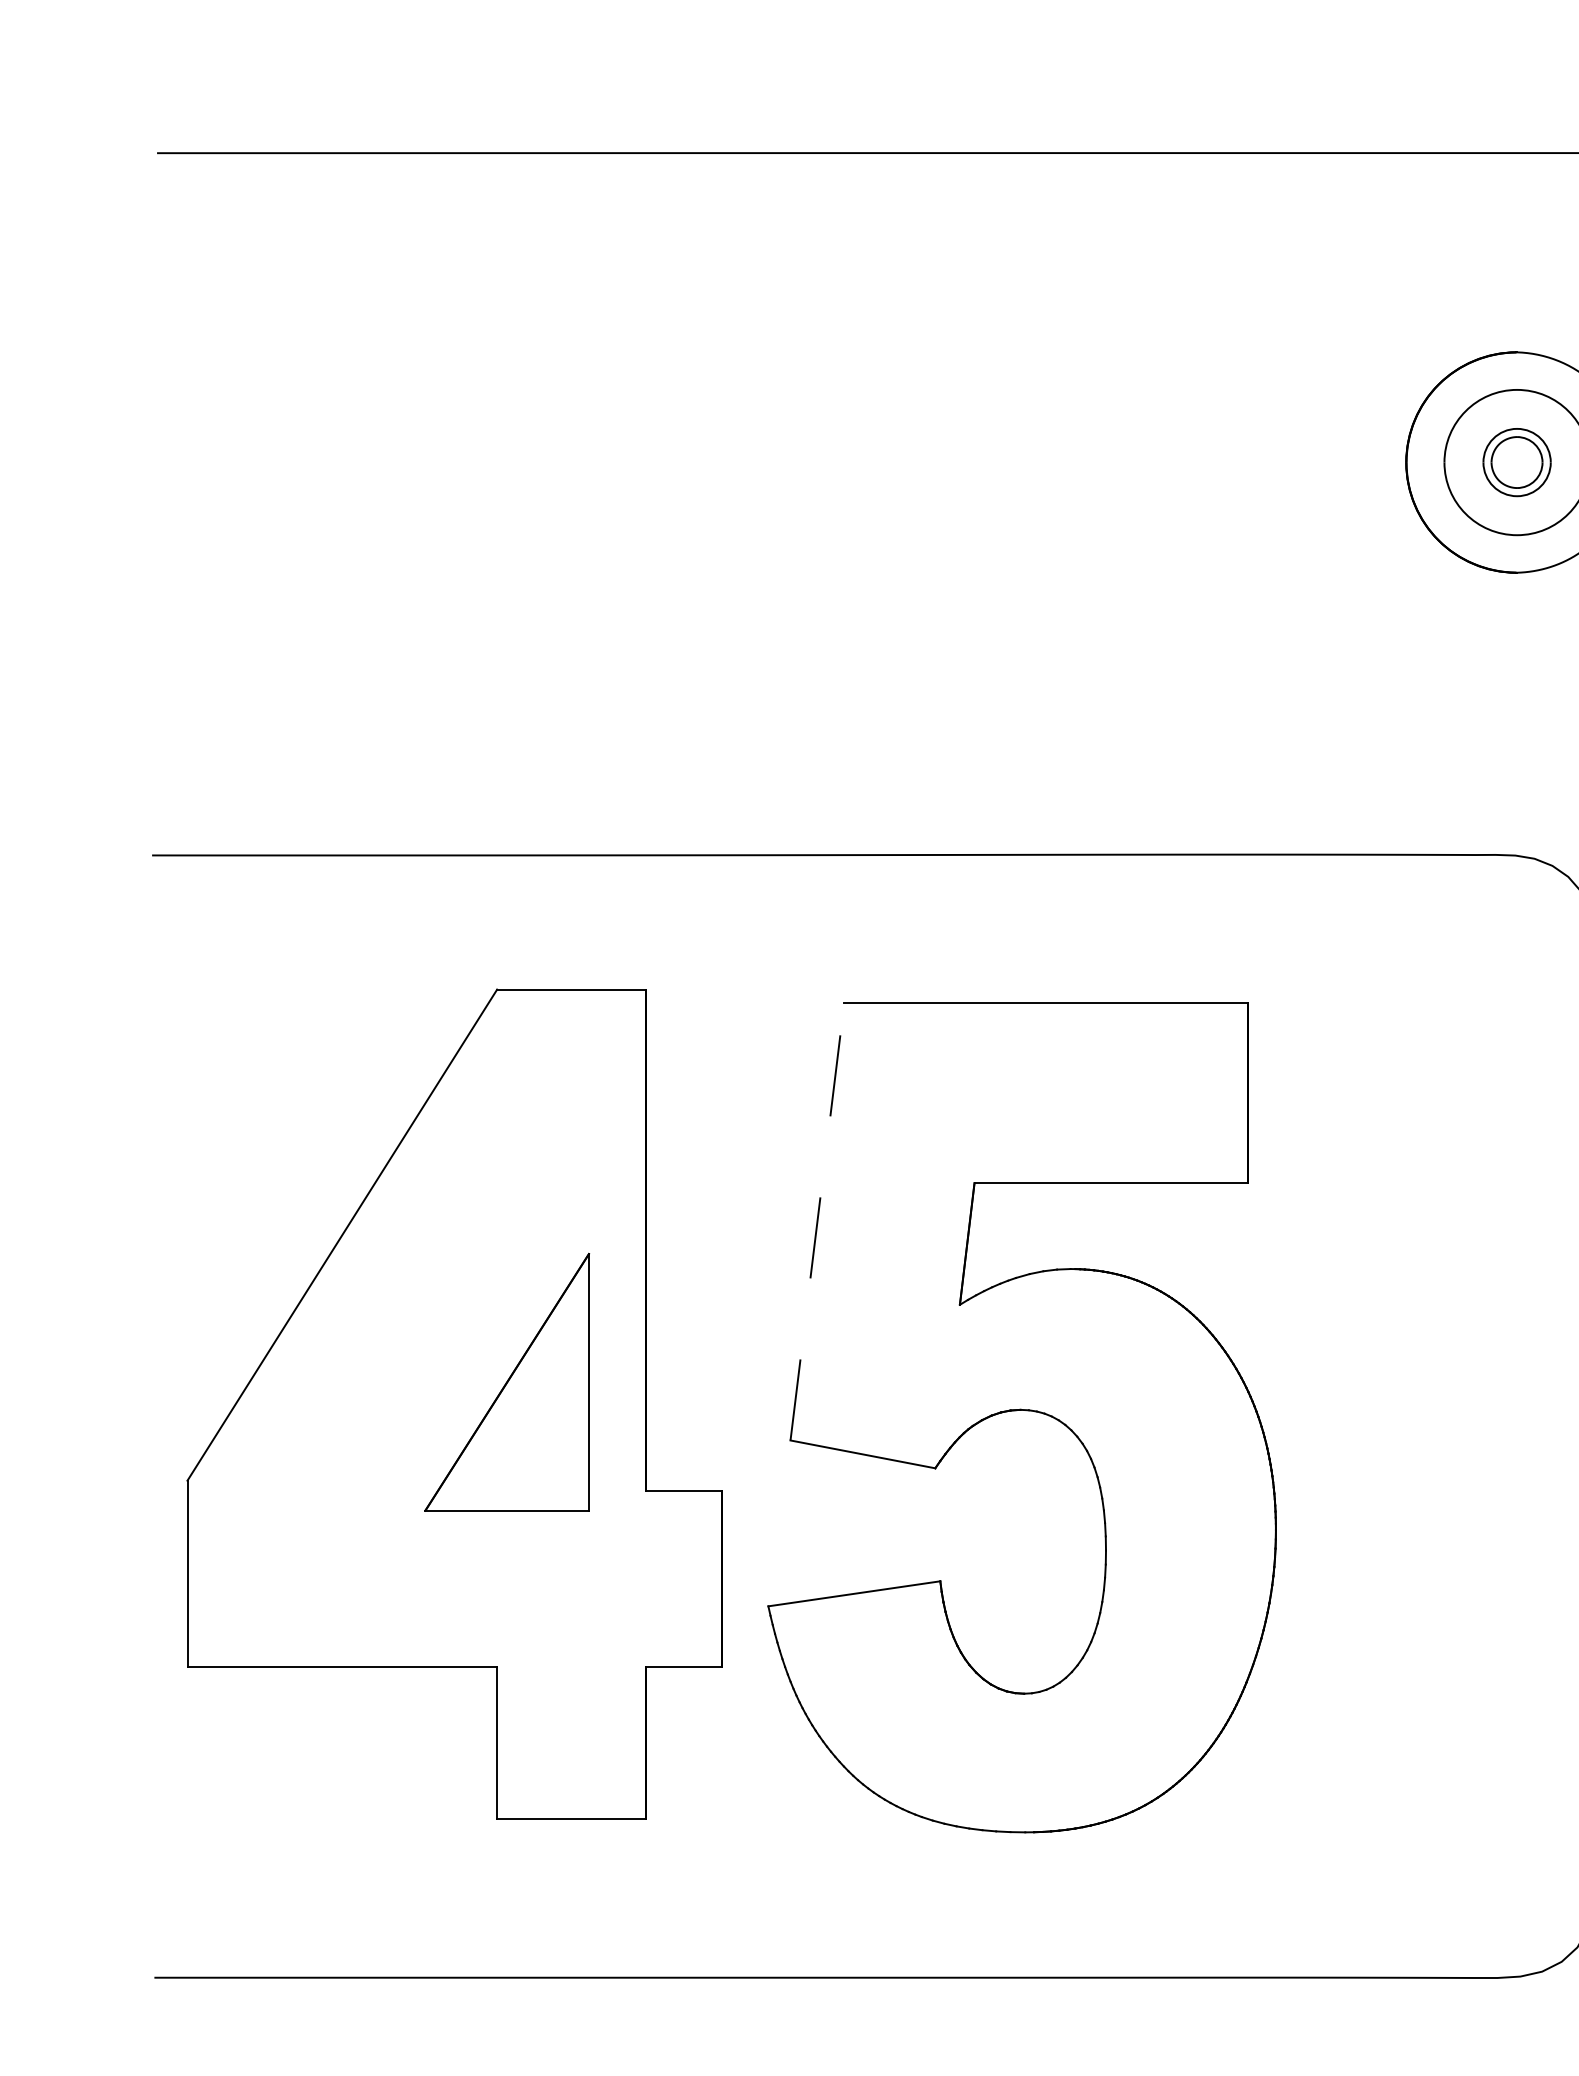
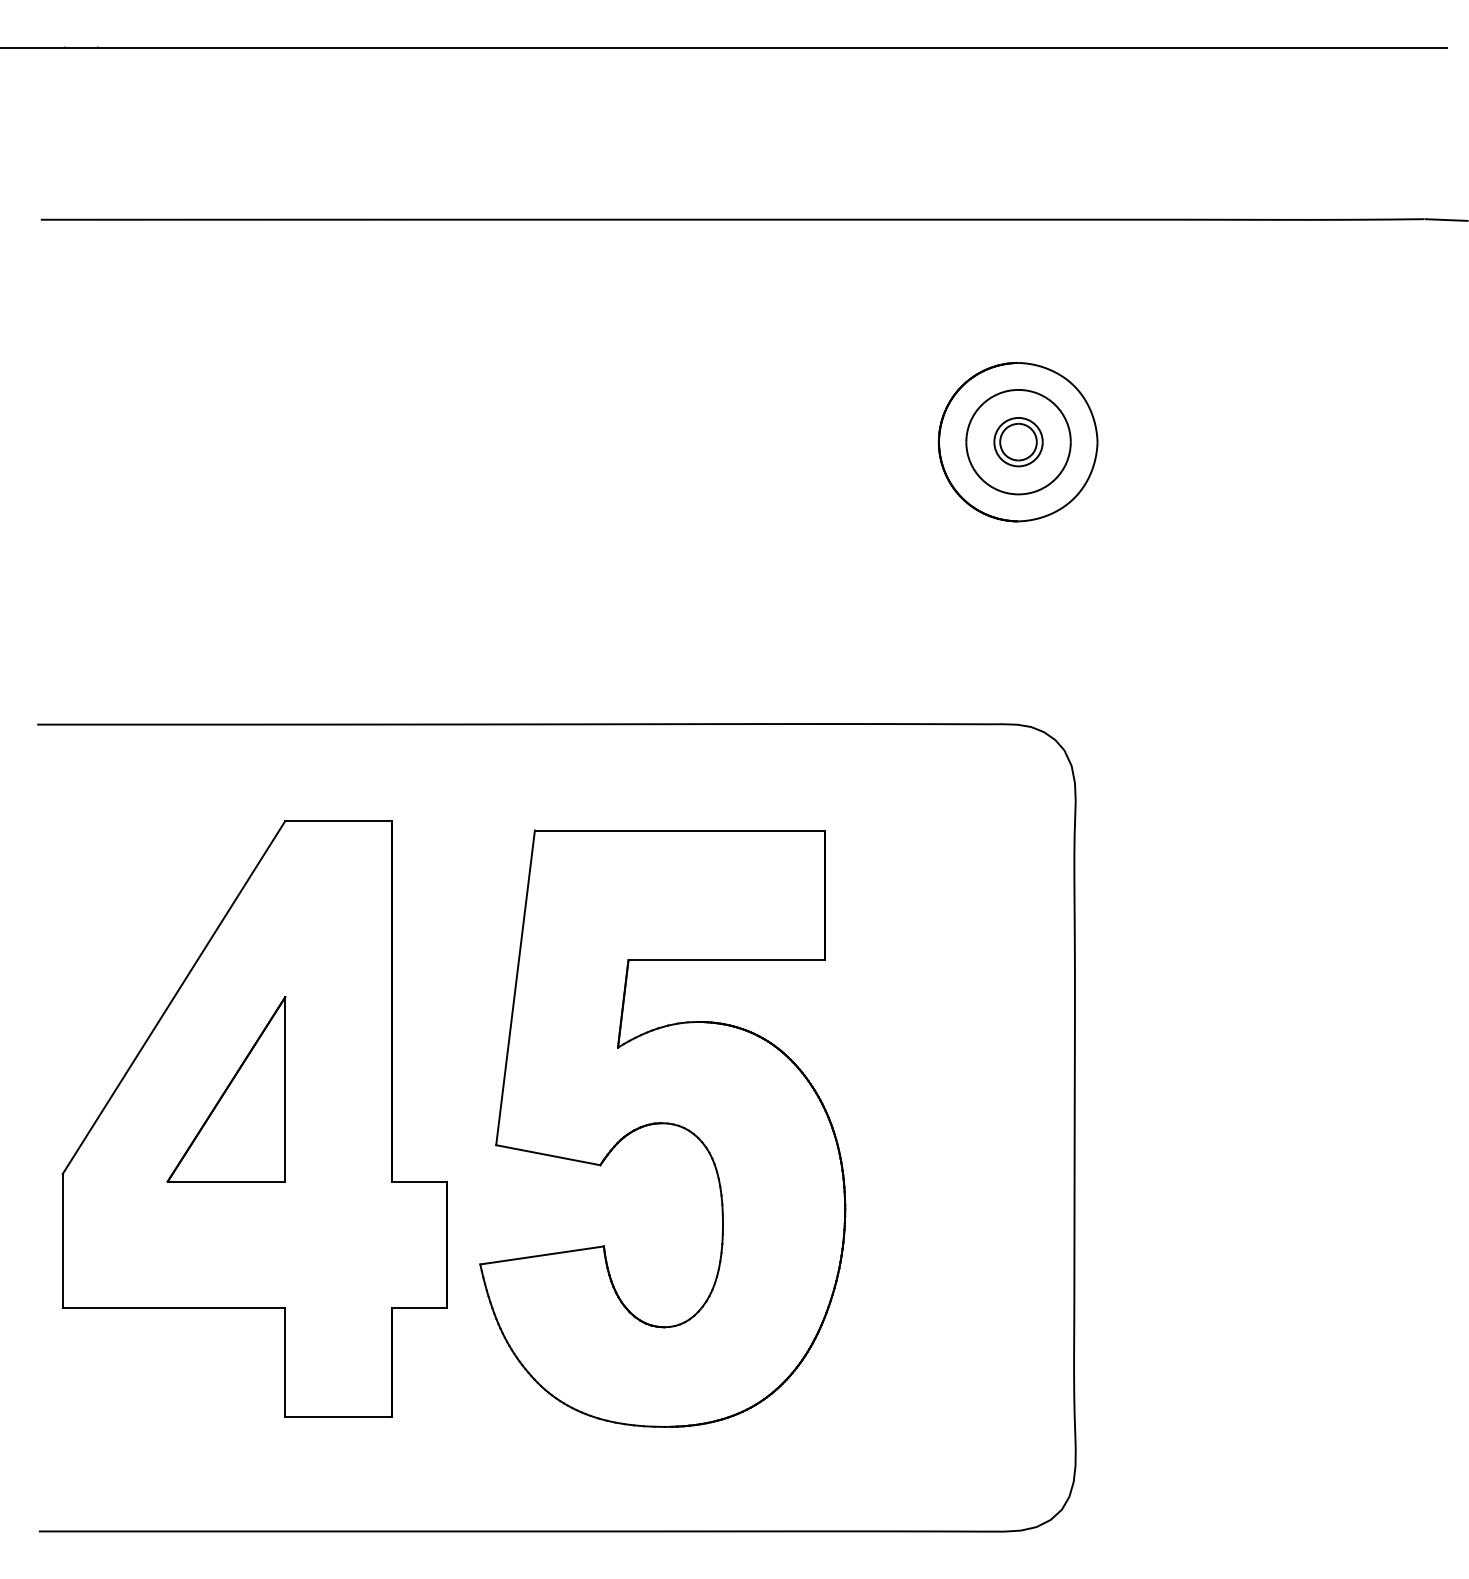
line: (817, 1221) -> (515, 987), dashed -> solid
part: (507, 1382) -> (226, 1089), moved

